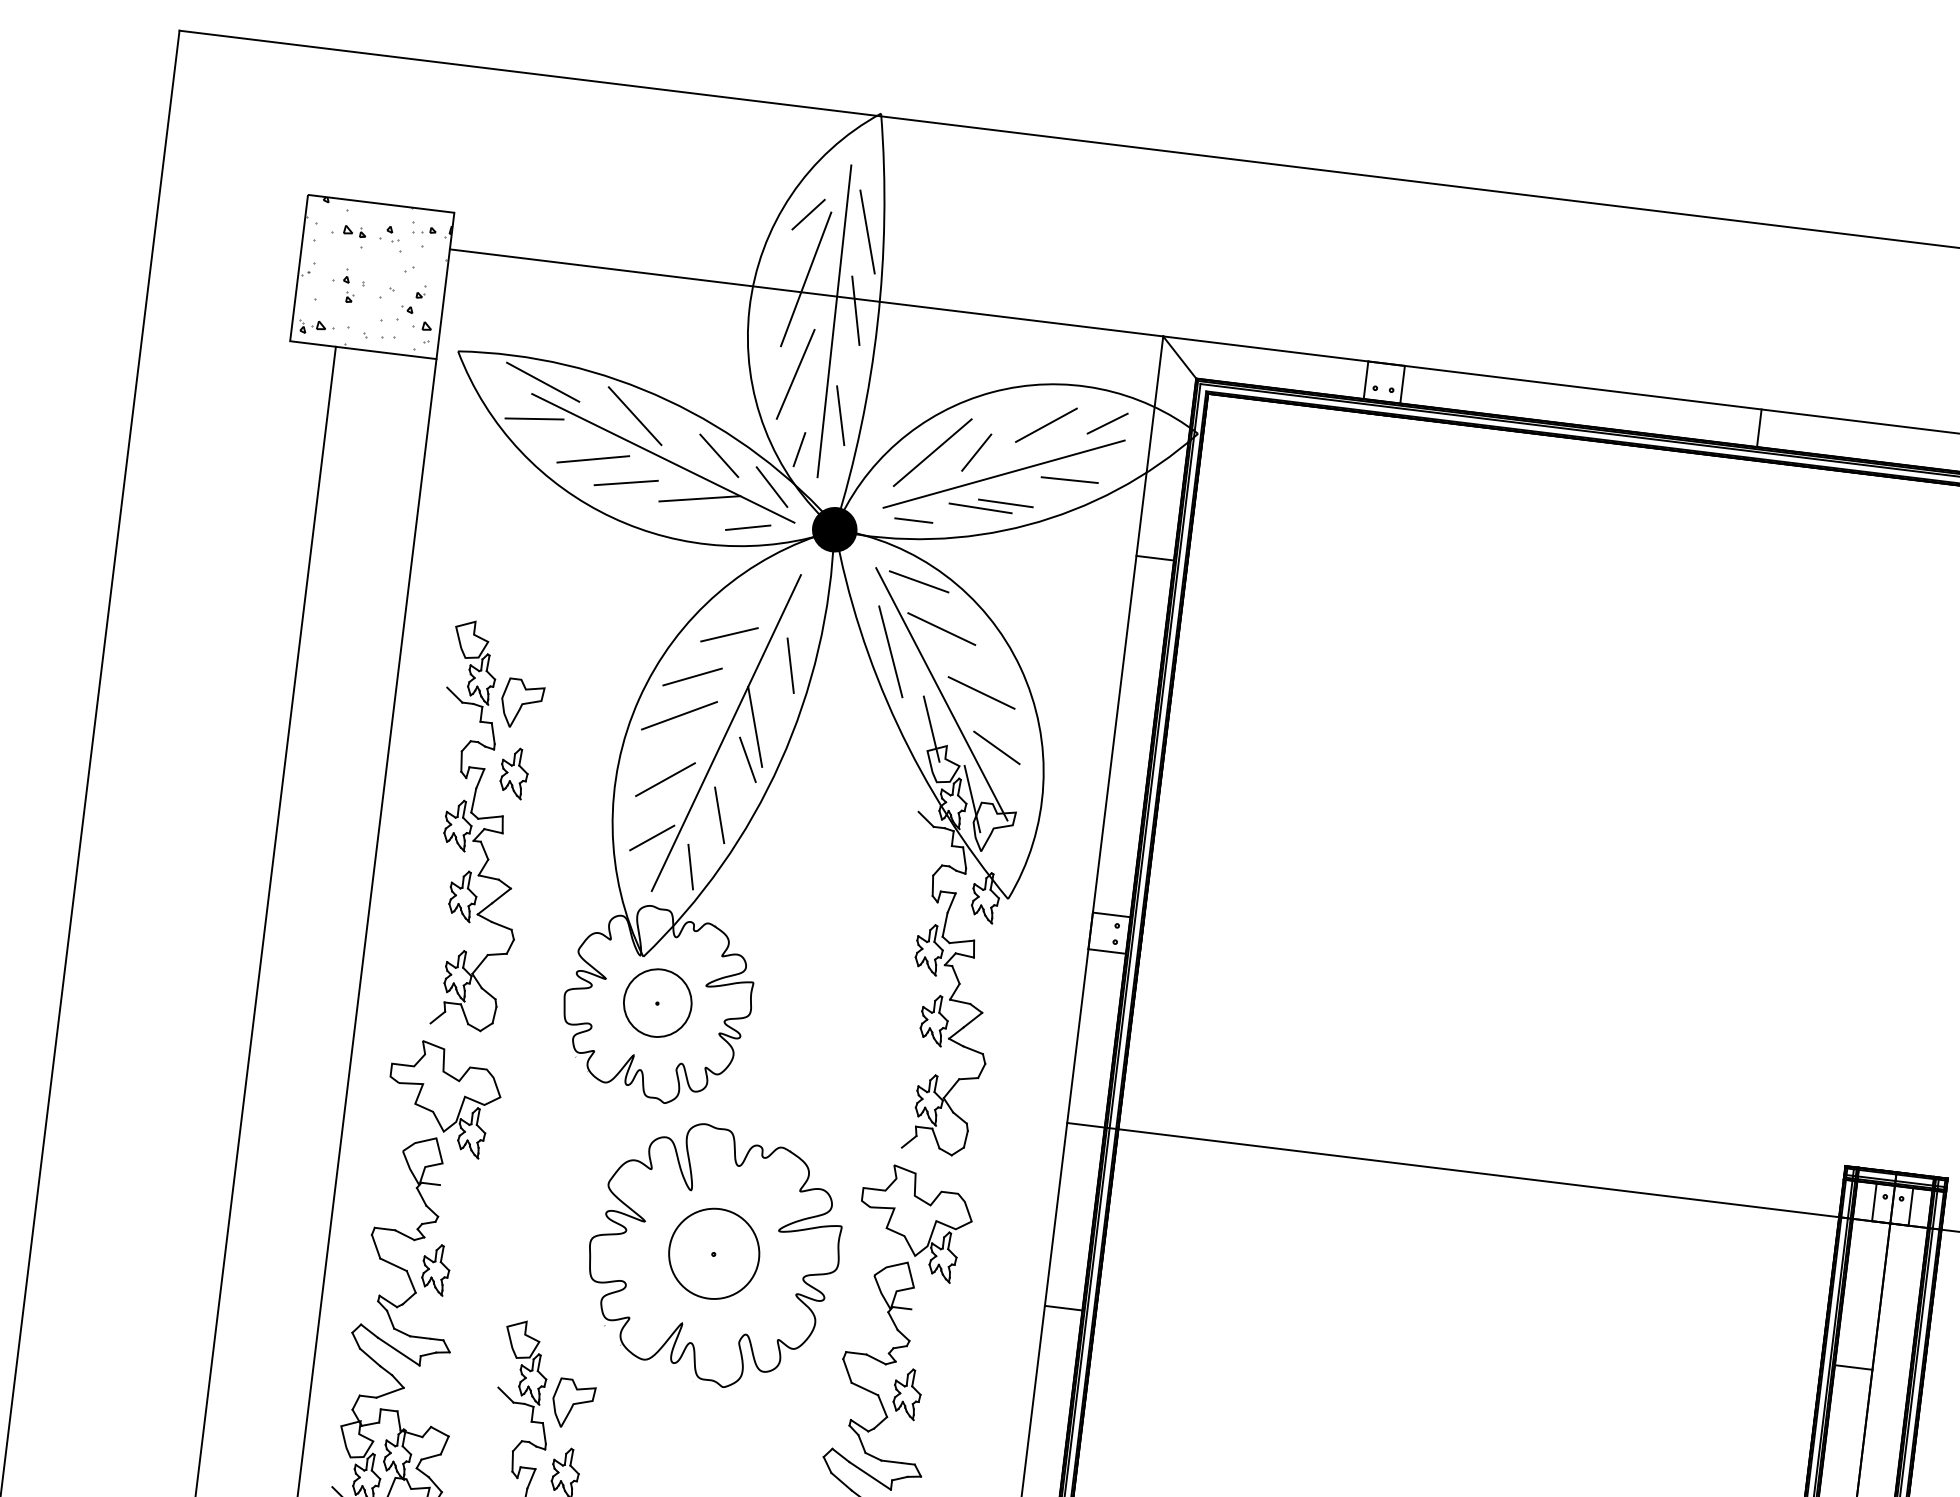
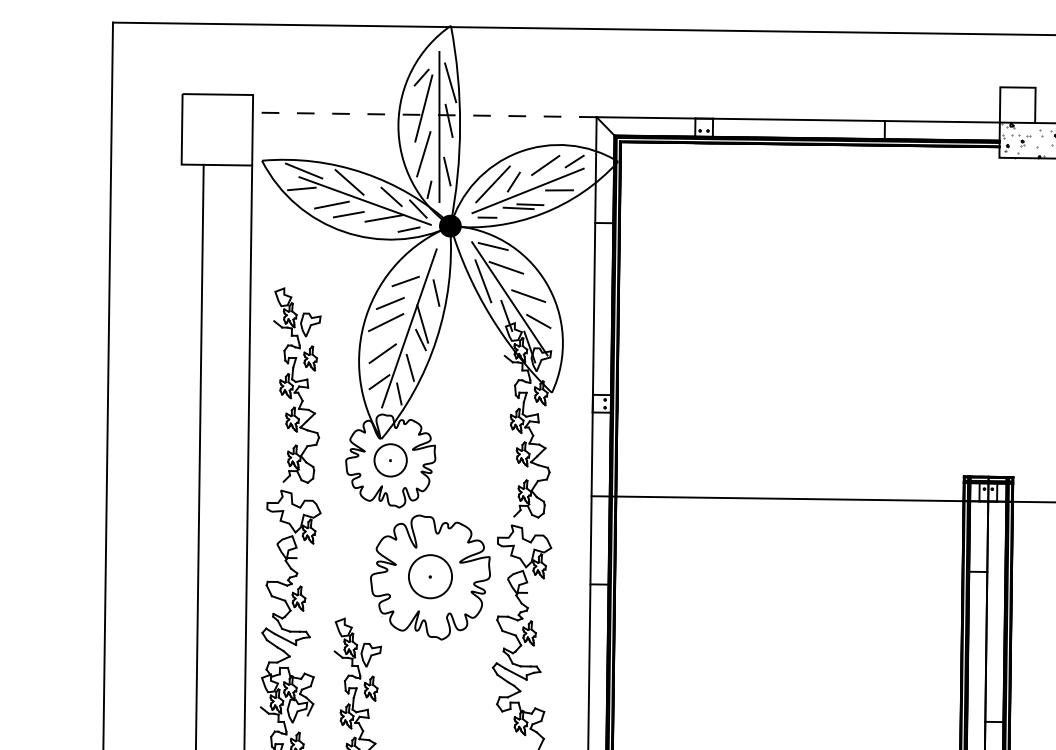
hatch: (374, 274) -> (218, 128), removed
line: (806, 291) -> (424, 114), solid -> dashed

